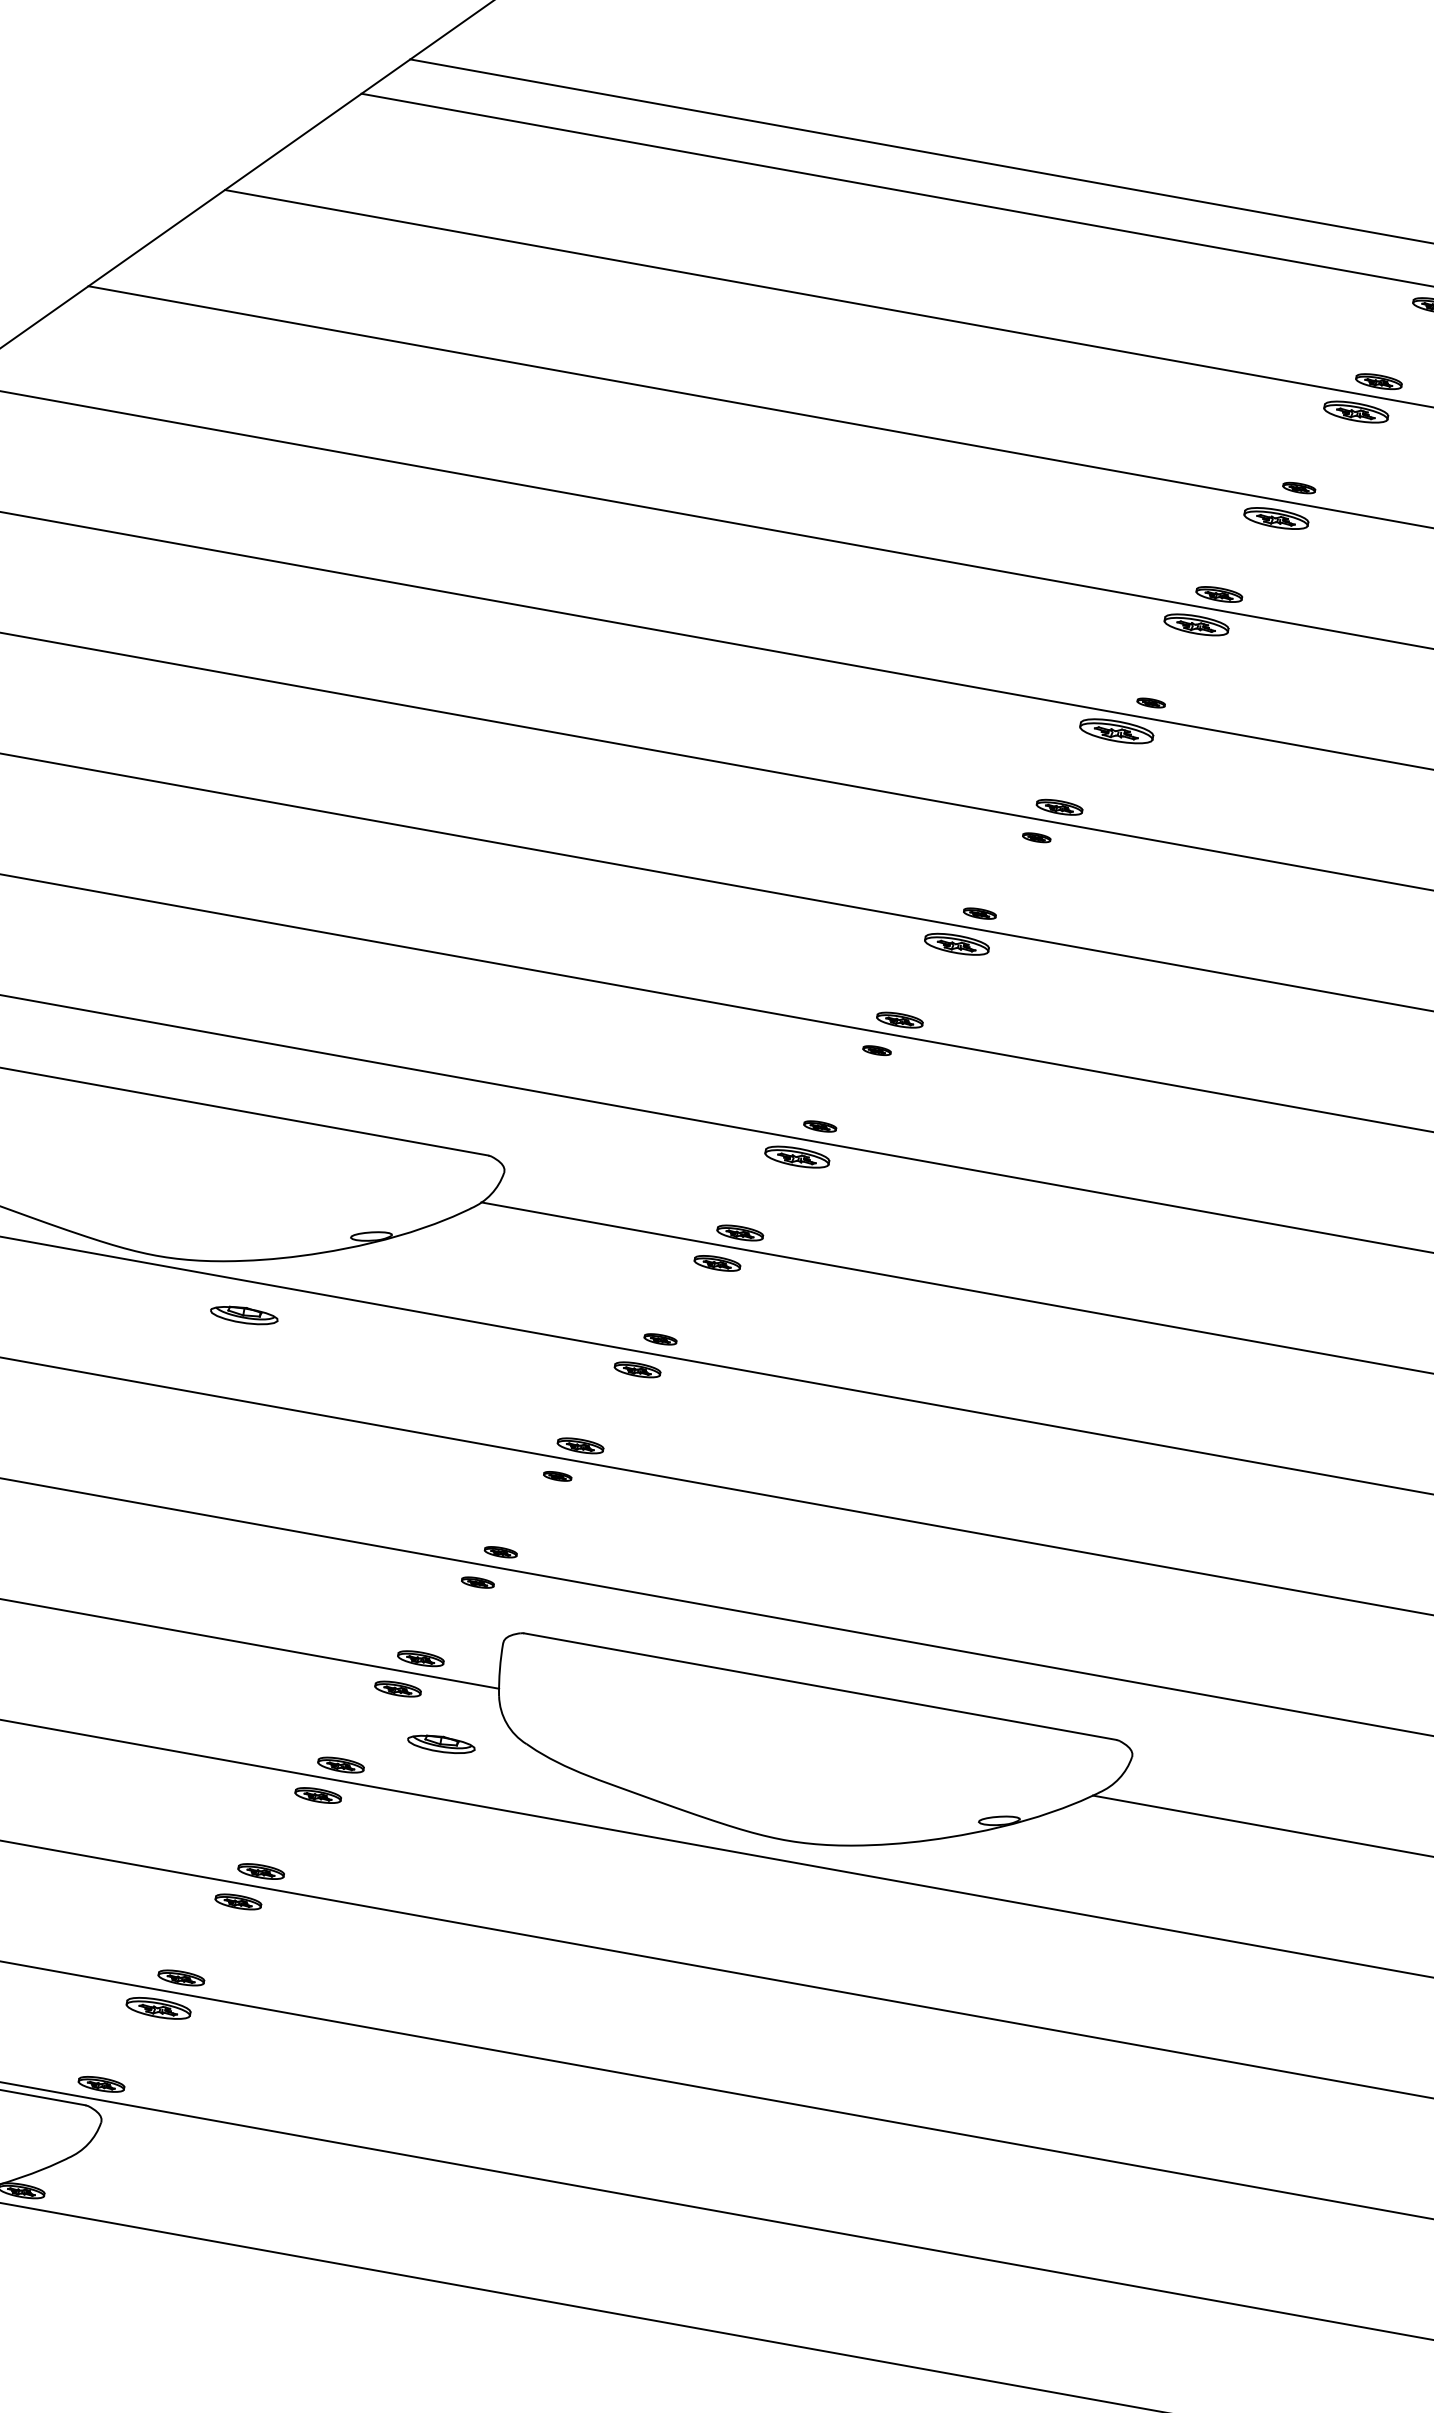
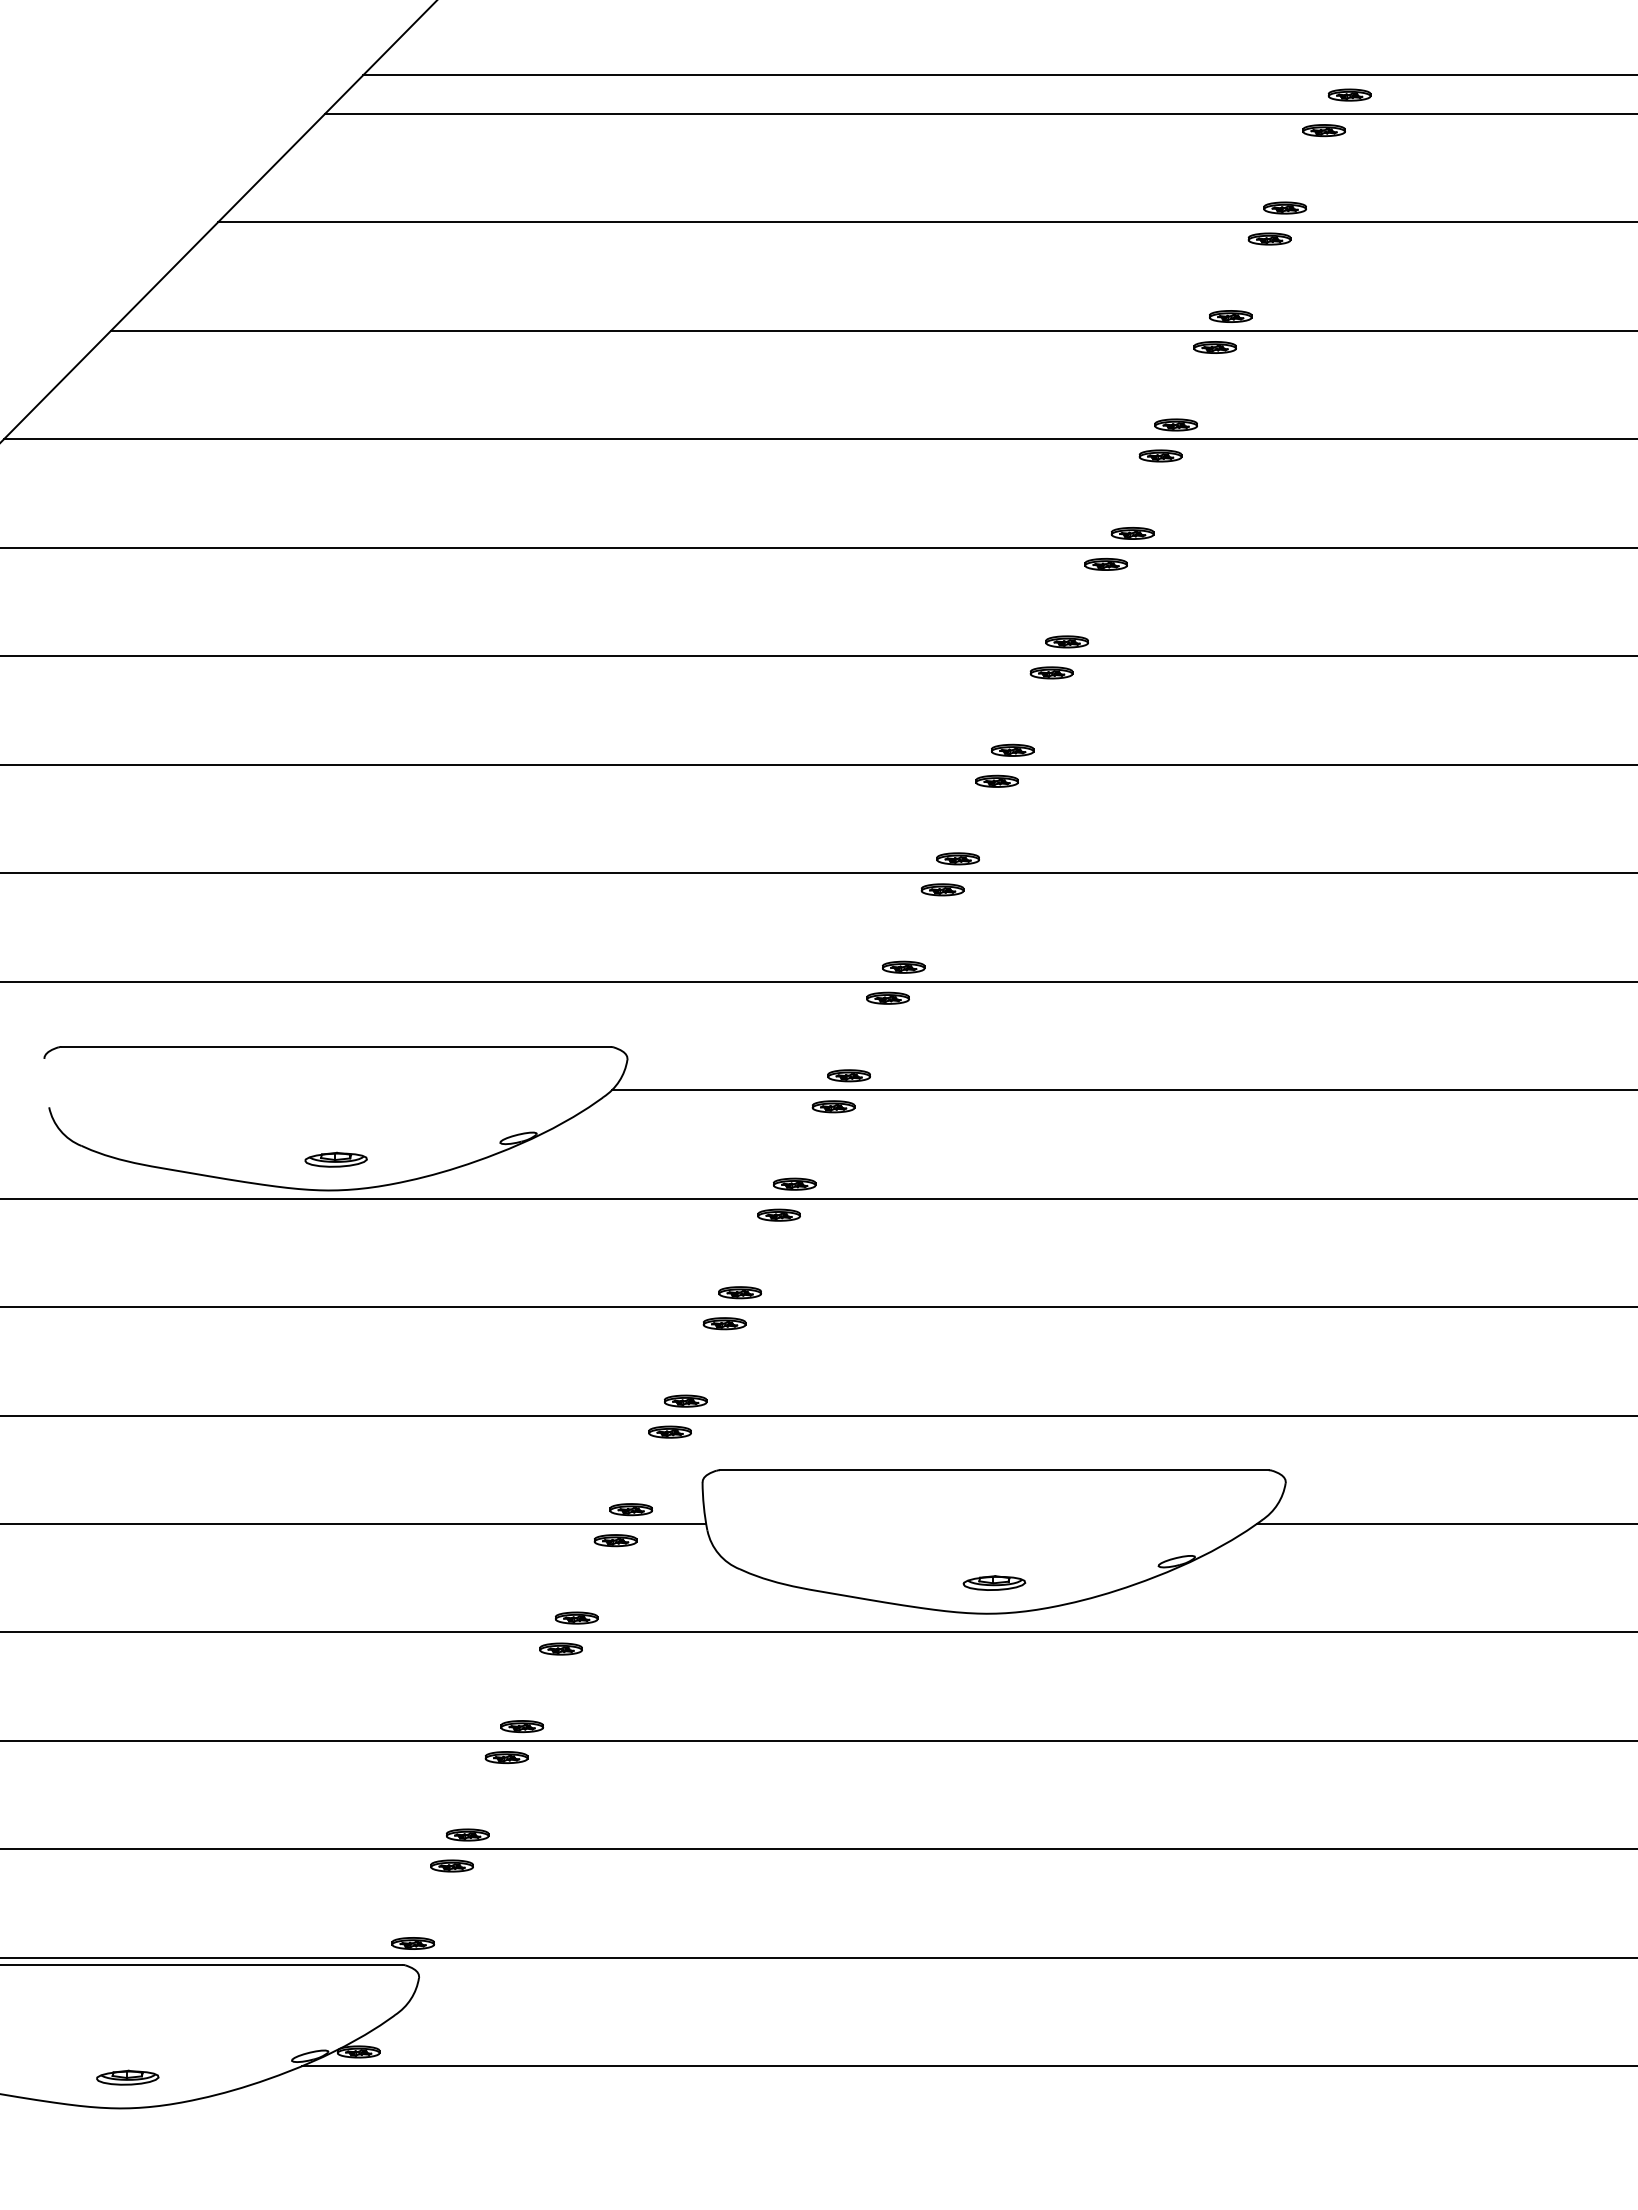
part: (1356, 411) -> (1269, 238), size x0.71
part: (1298, 488) -> (1230, 316), size x1.43
part: (1275, 518) -> (1214, 347), size x0.71
part: (1196, 624) -> (1160, 455), size x0.71
part: (1151, 703) -> (1132, 533), size x1.67
part: (1115, 731) -> (1105, 564), size x0.62
part: (1036, 837) -> (1051, 672), size x1.67
part: (979, 912) -> (1012, 749), size x1.43
part: (956, 943) -> (996, 780), size x0.71
part: (877, 1050) -> (942, 889), size x1.67
part: (820, 1125) -> (903, 966), size x1.43
part: (796, 1156) -> (887, 997), size x0.71
part: (243, 1314) -> (335, 1159), moved
part: (660, 1338) -> (794, 1183), size x1.43
part: (557, 1476) -> (724, 1323), size x1.67
part: (500, 1551) -> (685, 1400), size x1.43
part: (477, 1581) -> (669, 1431), size x1.43
part: (441, 1743) -> (994, 1582), moved
part: (158, 2007) -> (451, 1865), size x0.71

